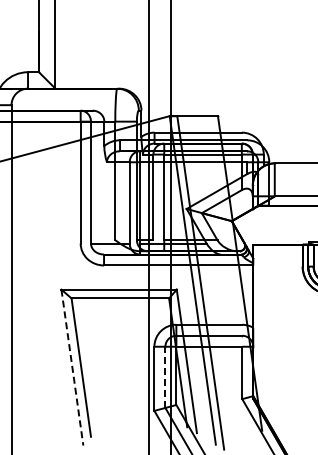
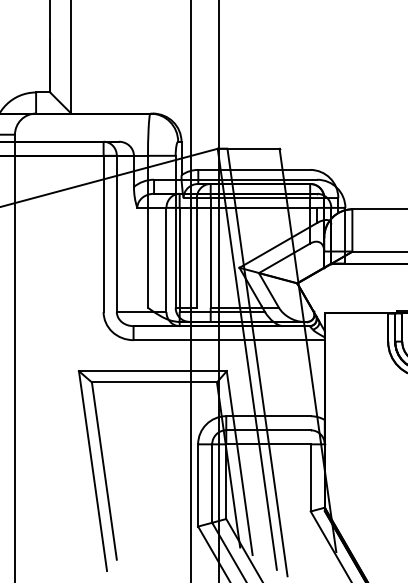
line: (72, 367) -> (93, 470), dashed -> solid
line: (165, 377) -> (212, 483), dashed -> solid

